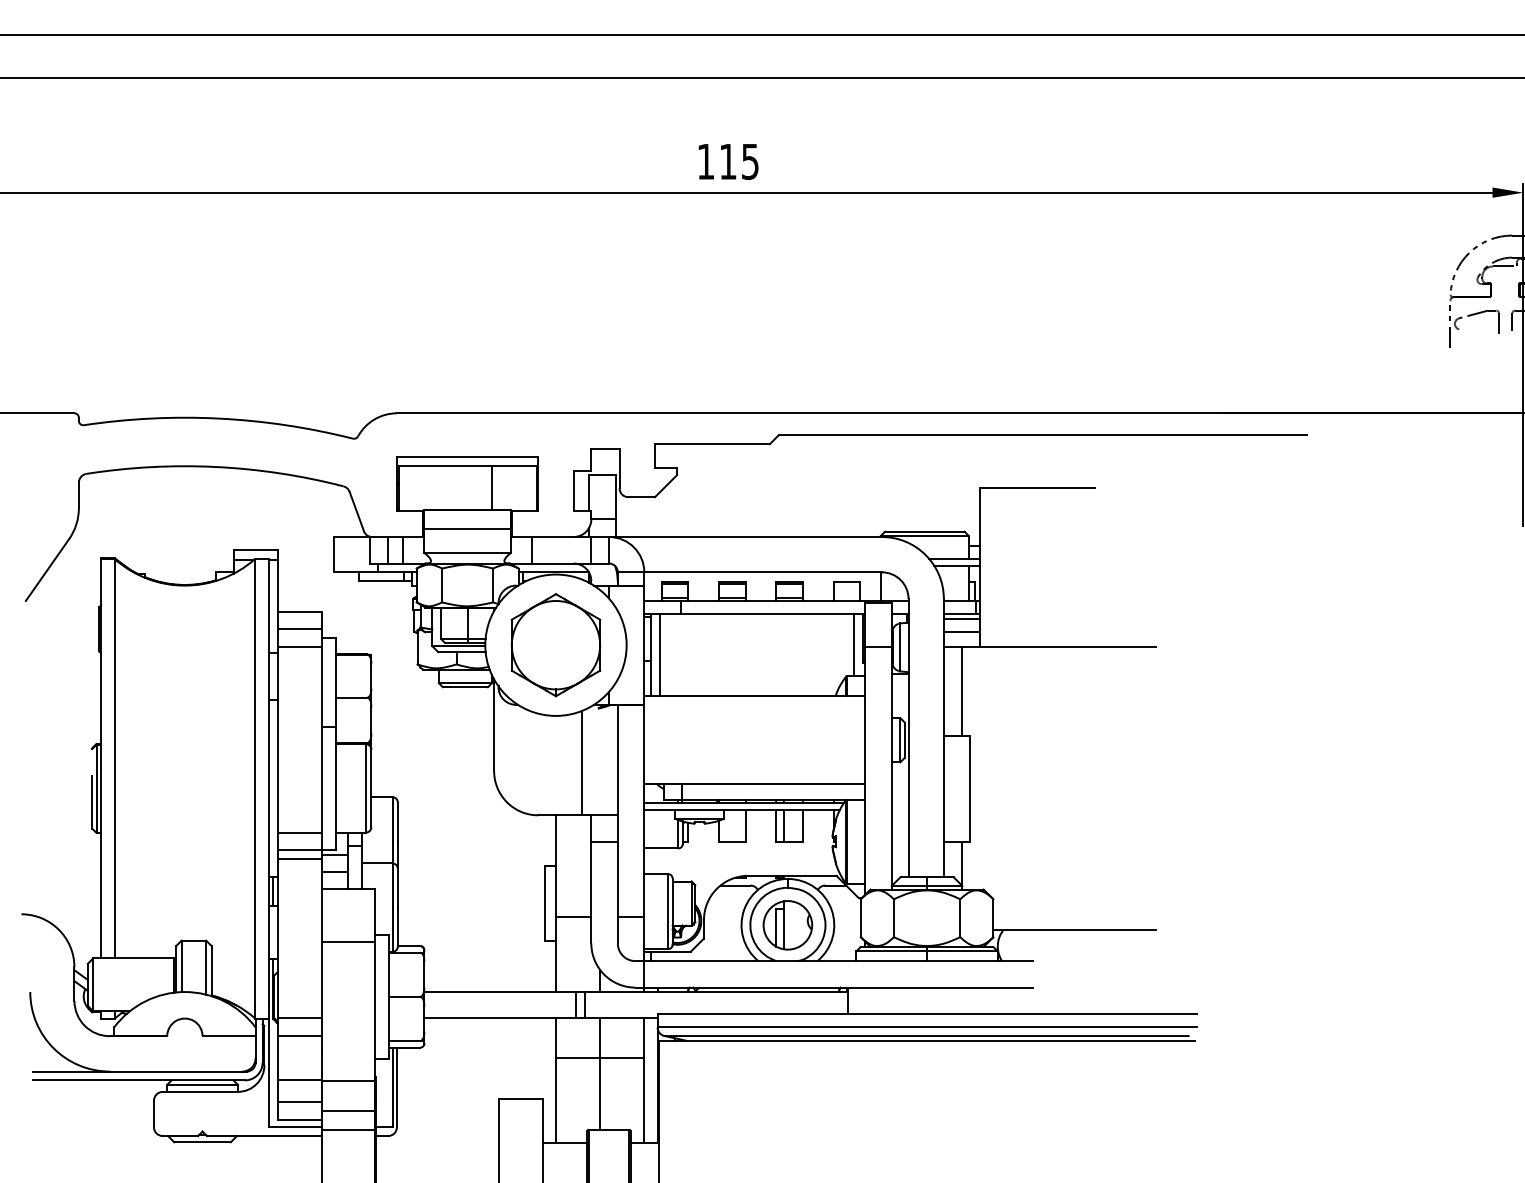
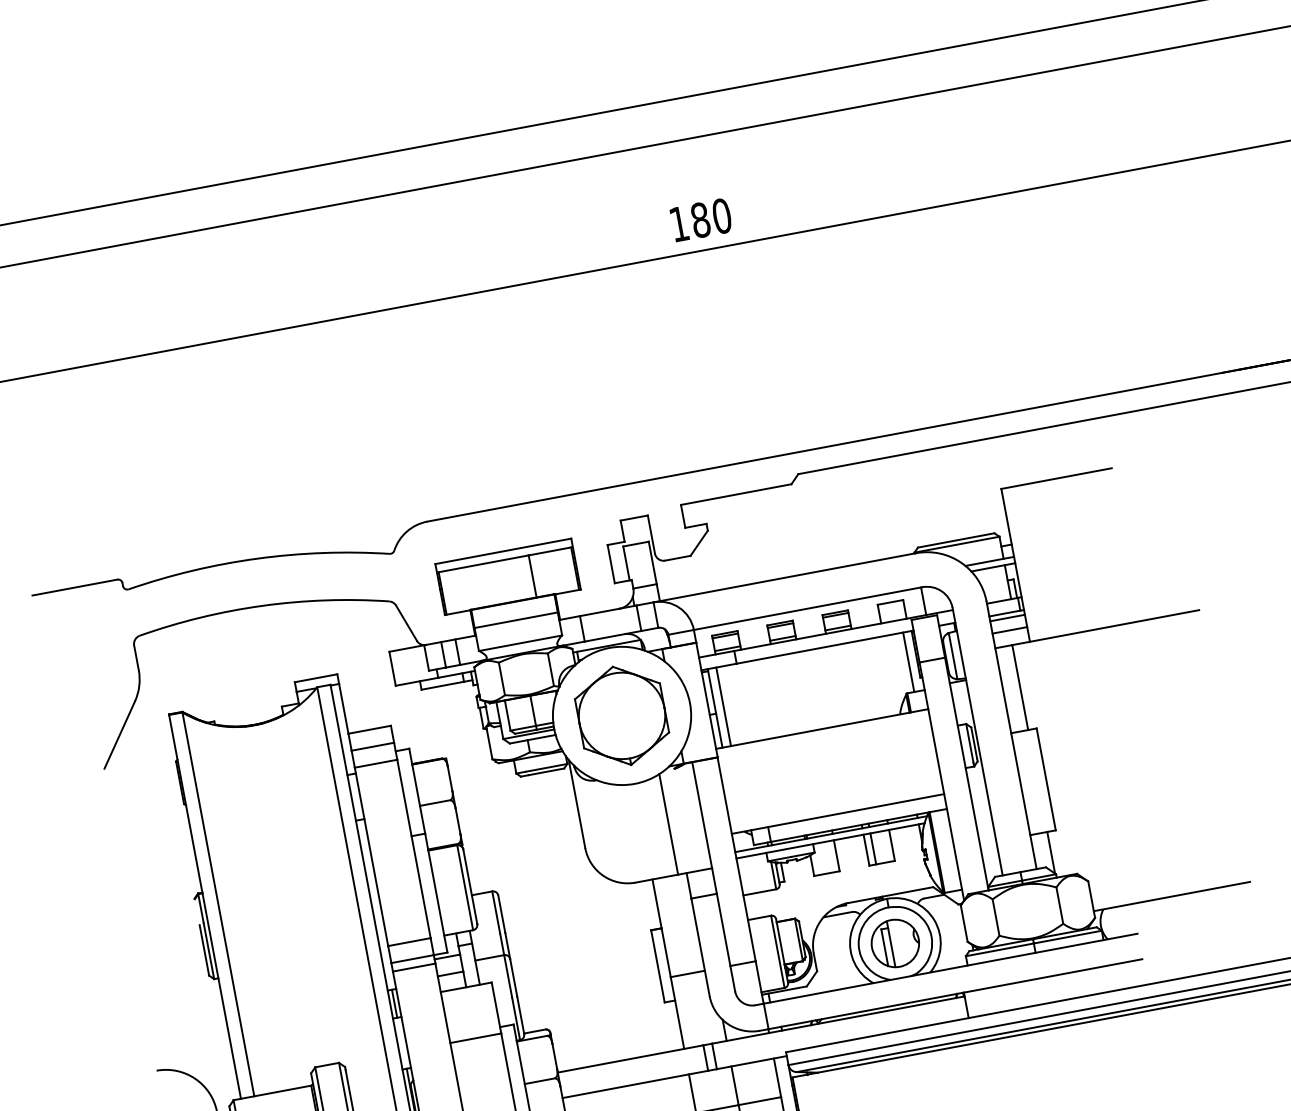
text: (739, 161) -> (711, 217), 115 -> 180

